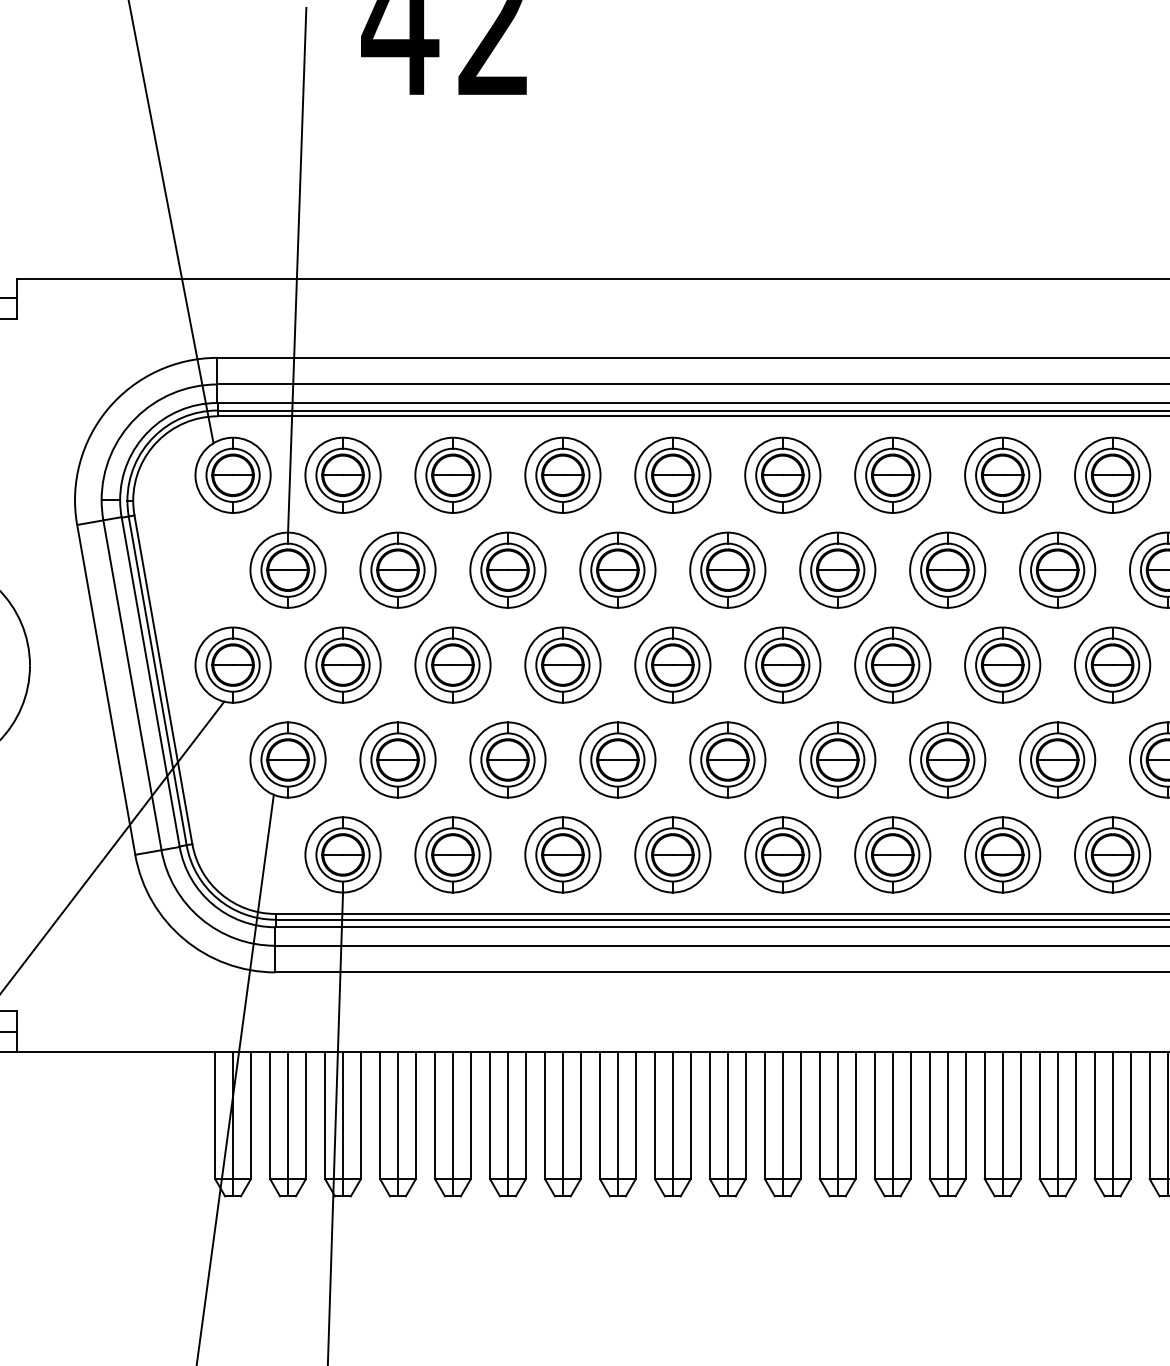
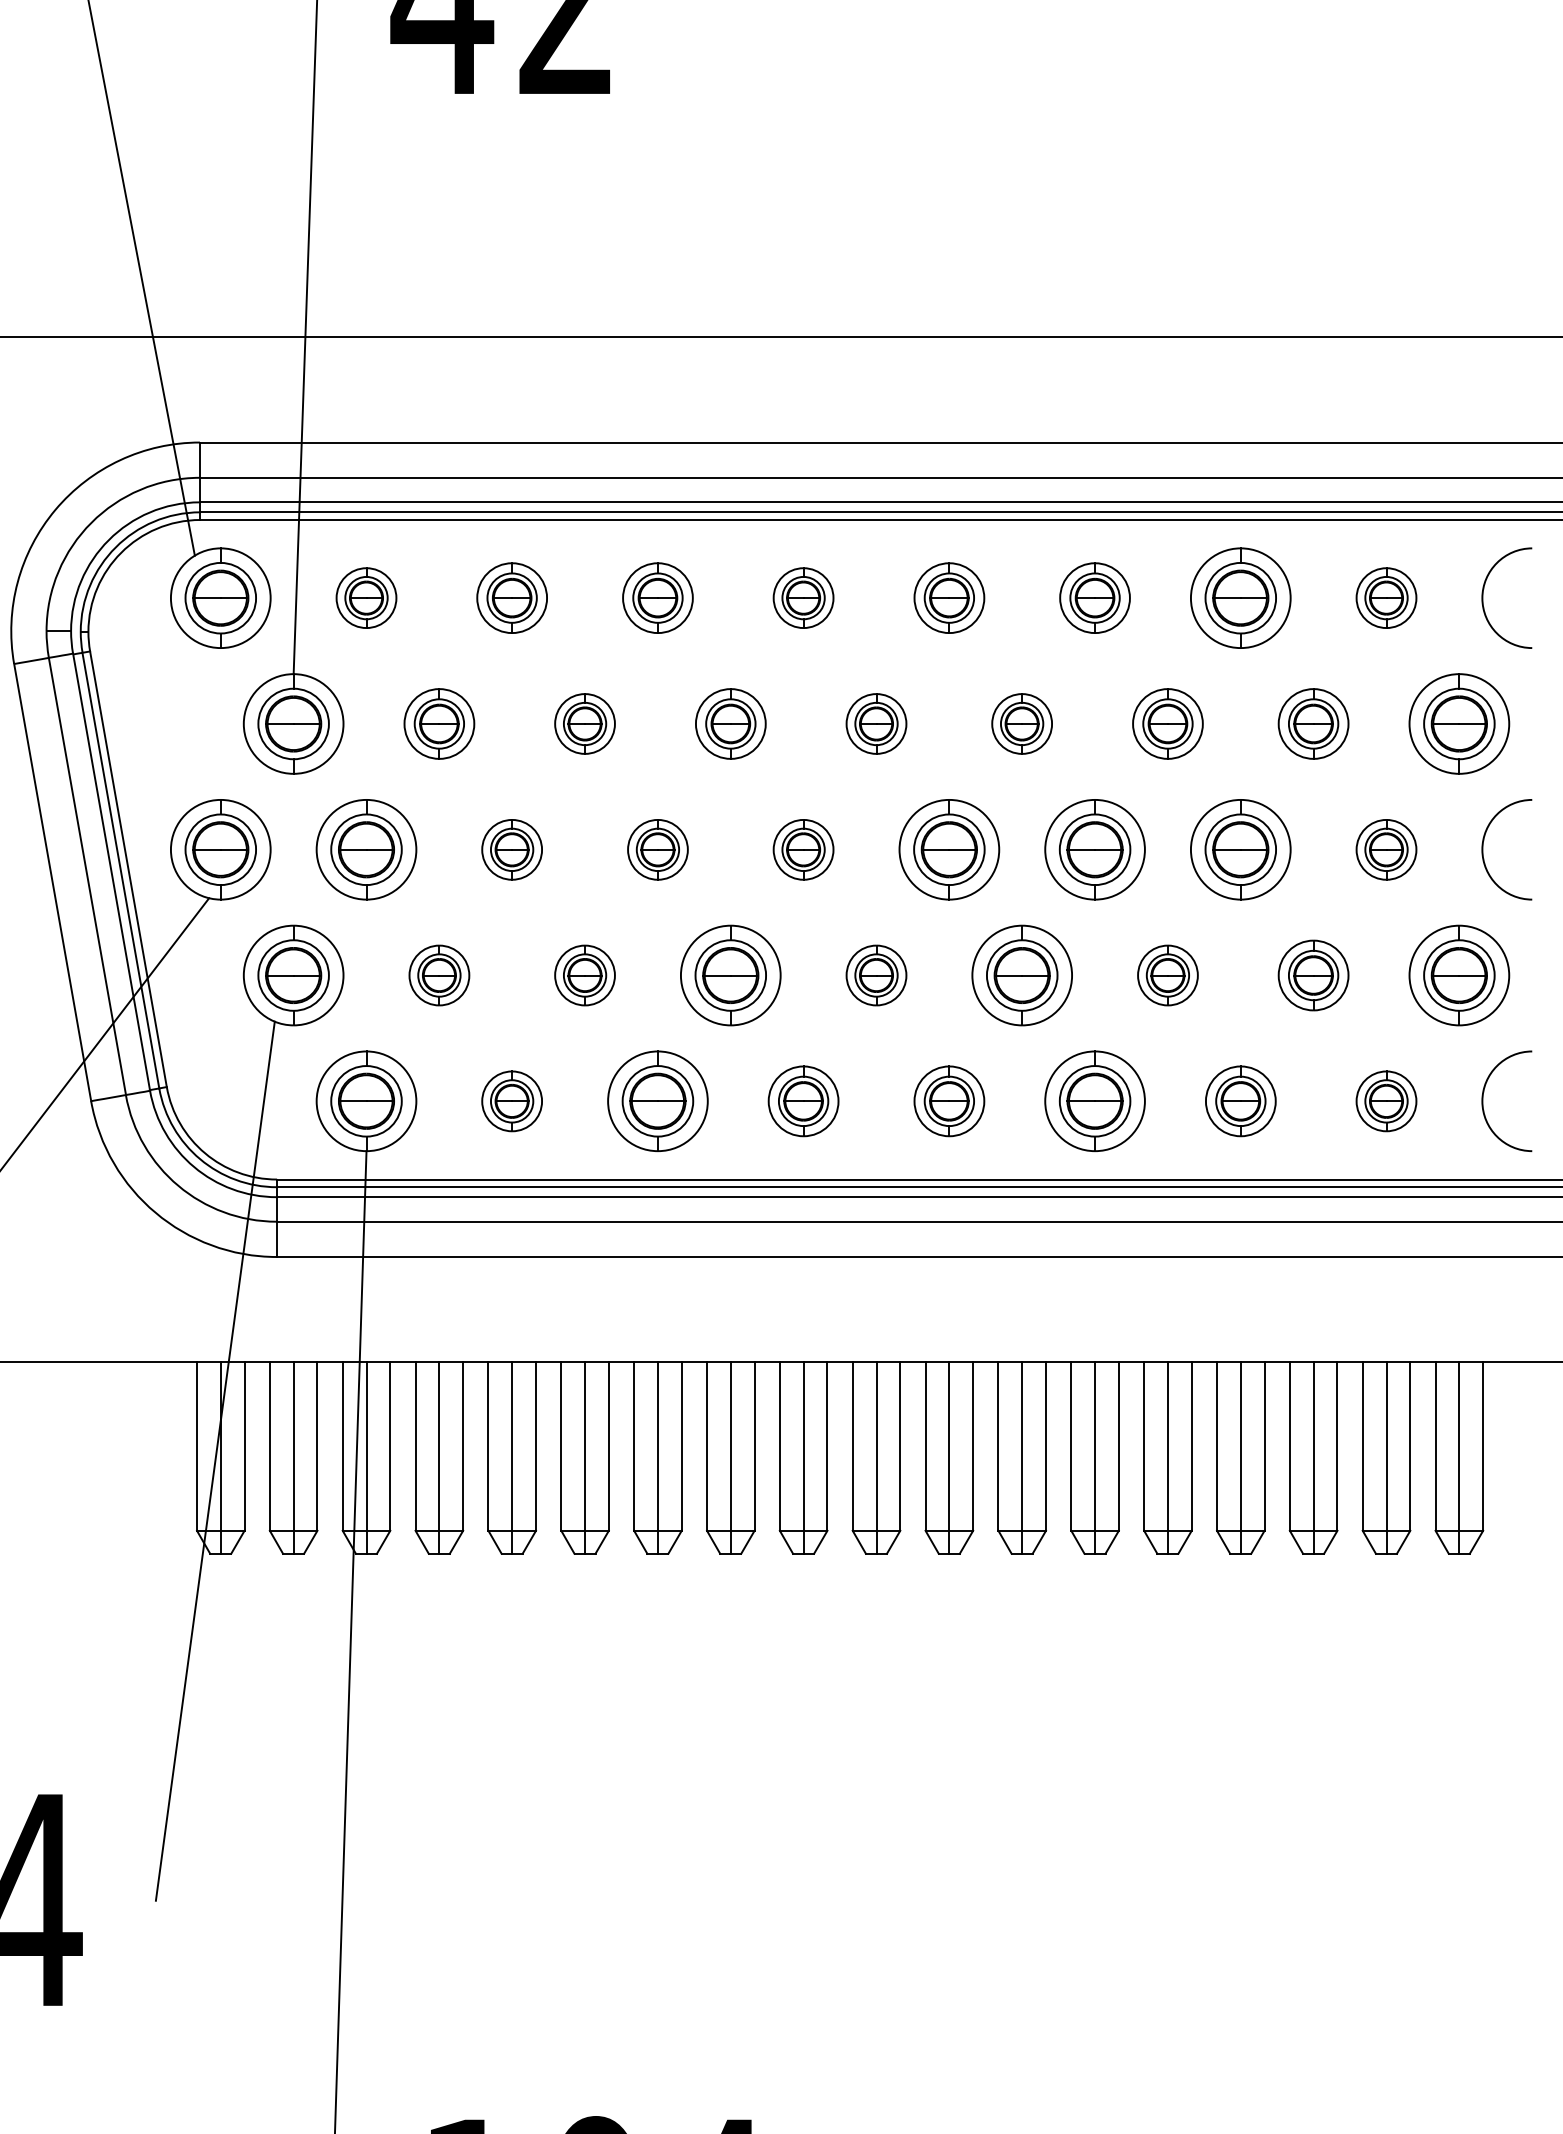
part: (343, 474) -> (366, 597), size x0.6
part: (452, 474) -> (511, 597), size x0.7
part: (562, 474) -> (657, 597), size x0.7
part: (672, 474) -> (803, 597), size x0.6
part: (782, 474) -> (949, 597), size x0.7
part: (892, 474) -> (1094, 597), size x0.7
part: (1112, 474) -> (1386, 597), size x0.6
part: (398, 569) -> (439, 723), size x0.7
part: (507, 569) -> (584, 723), size x0.6
part: (617, 569) -> (730, 723), size x0.7
part: (727, 569) -> (876, 723), size x0.6
part: (837, 569) -> (1021, 723), size x0.6
part: (947, 569) -> (1167, 723), size x0.7
part: (1057, 569) -> (1313, 723), size x0.7
part: (452, 664) -> (511, 849), size x0.6
part: (562, 664) -> (657, 849), size x0.6
part: (672, 664) -> (803, 849), size x0.6
part: (1112, 664) -> (1386, 849), size x0.6
part: (398, 759) -> (439, 975), size x0.6
part: (507, 759) -> (584, 975), size x0.6
part: (727, 759) -> (876, 975), size x0.6
part: (947, 759) -> (1167, 975), size x0.6
part: (1057, 759) -> (1313, 975), size x0.7
part: (452, 855) -> (511, 1101), size x0.6
part: (672, 855) -> (803, 1101), size x0.7
part: (782, 855) -> (949, 1101), size x0.7
part: (1002, 855) -> (1240, 1101), size x0.7
part: (1112, 855) -> (1386, 1101), size x0.6

